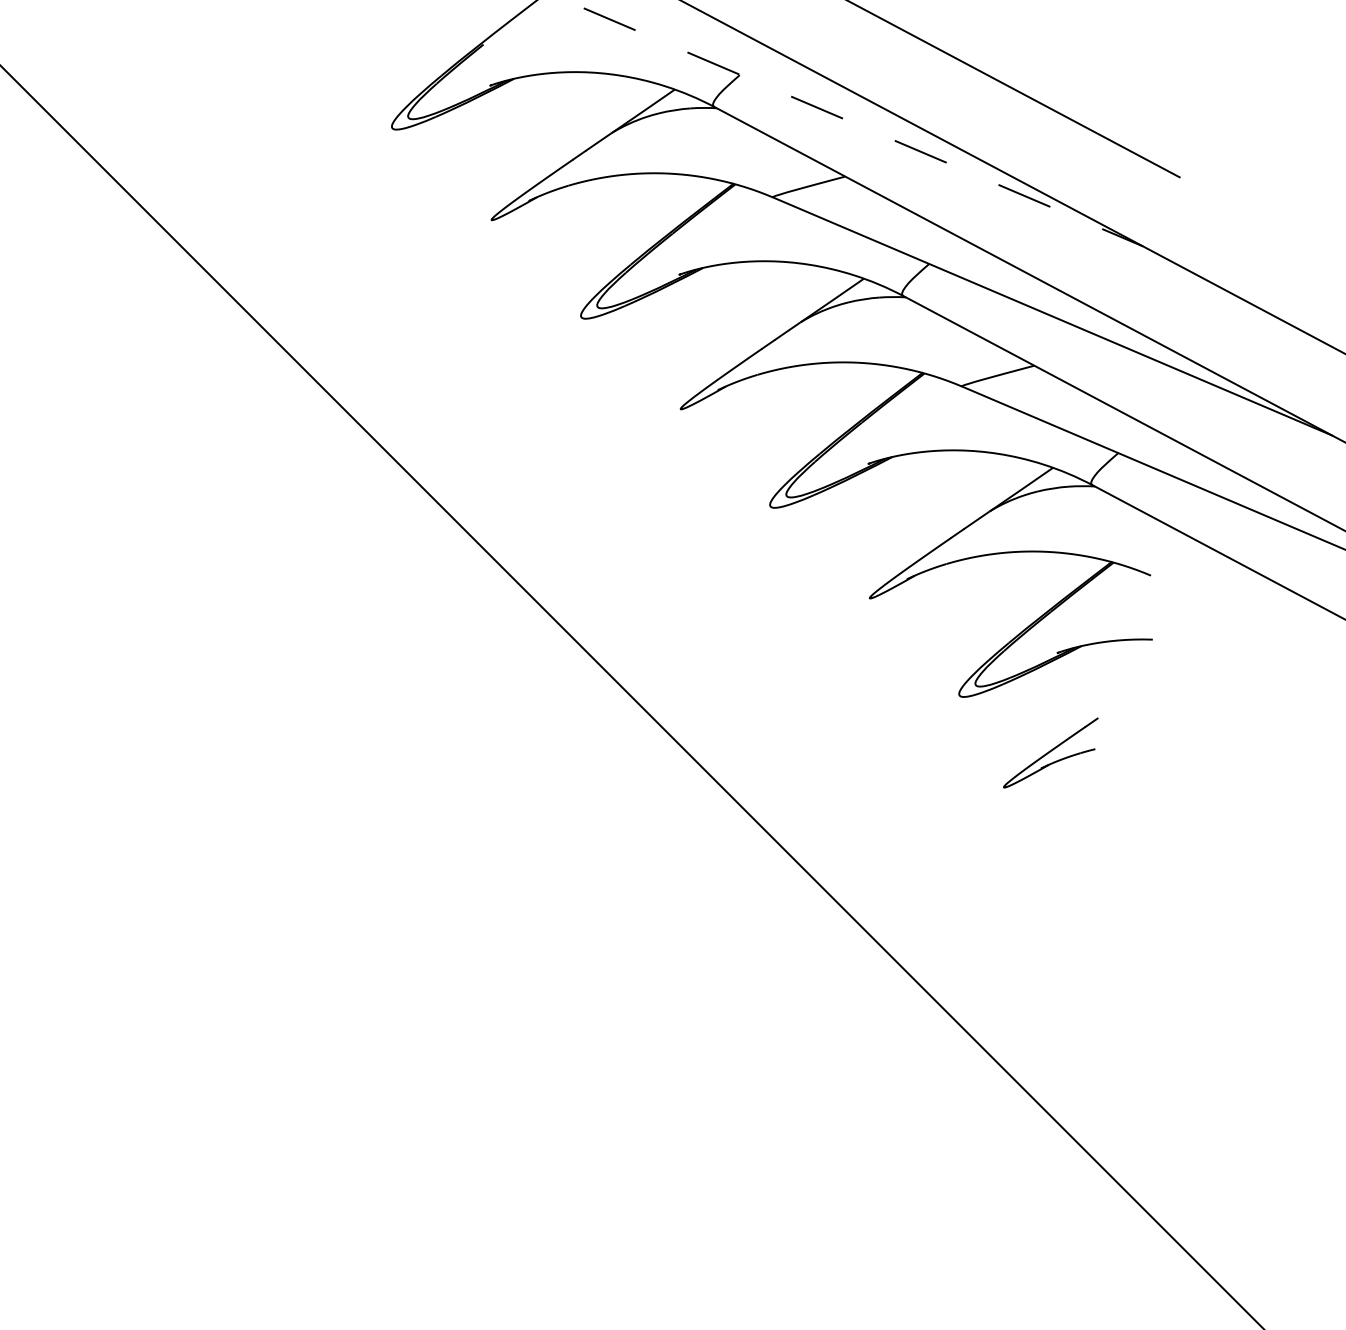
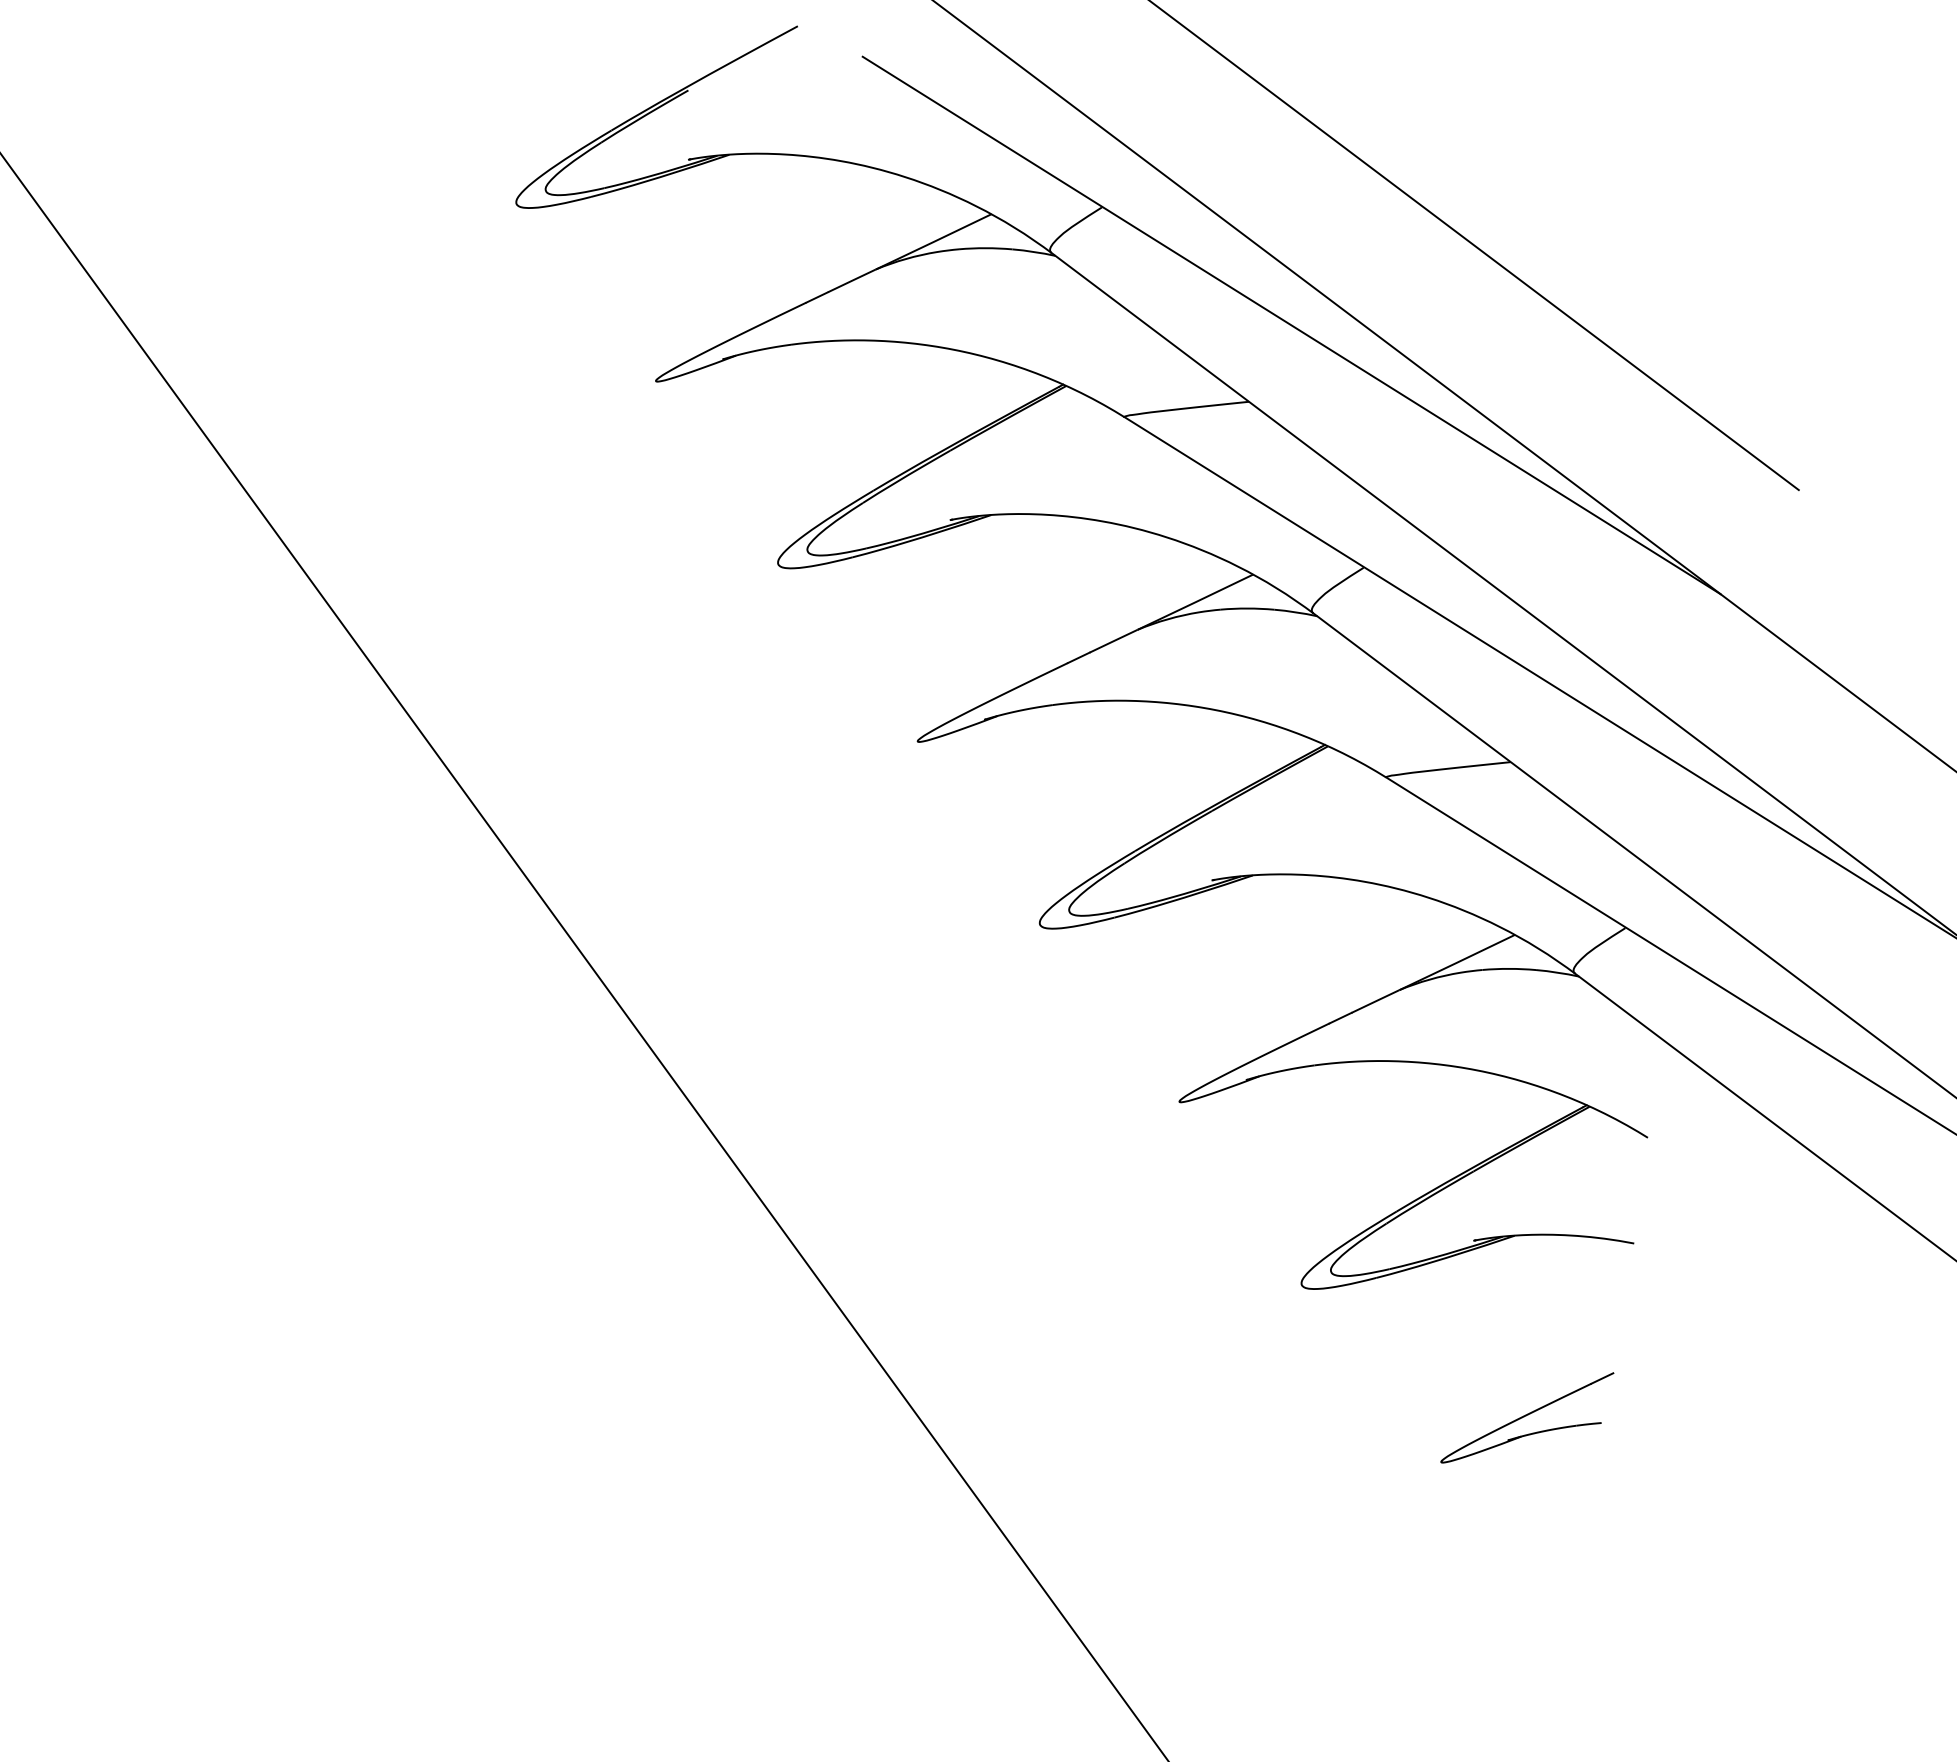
line: (863, 127) -> (1291, 325), dashed -> solid
part: (1050, 752) -> (1526, 1416), moved

